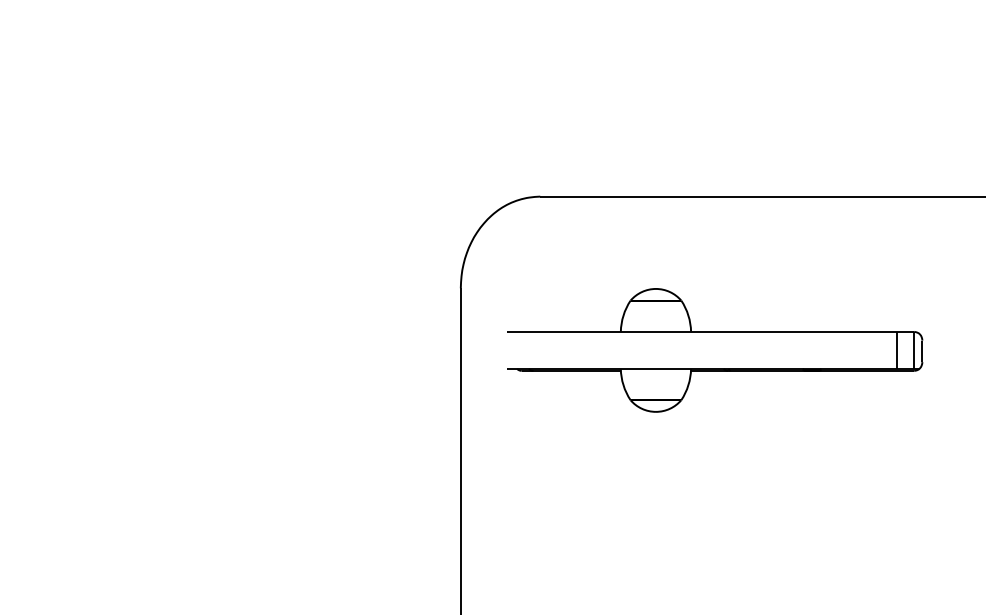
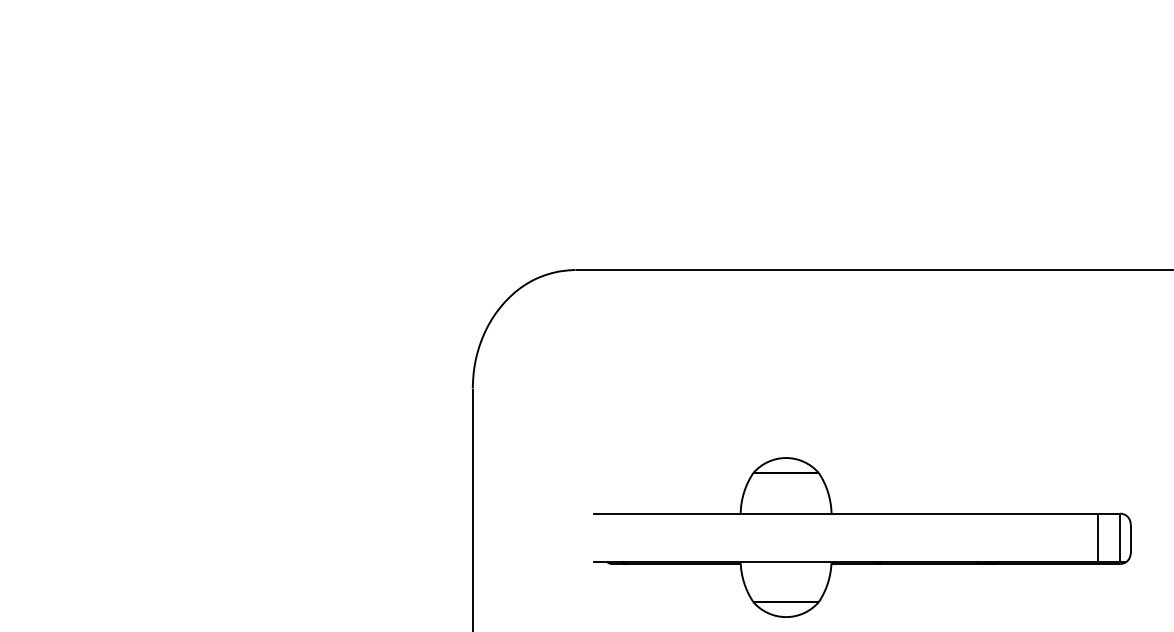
part: (715, 332) -> (863, 514), moved

